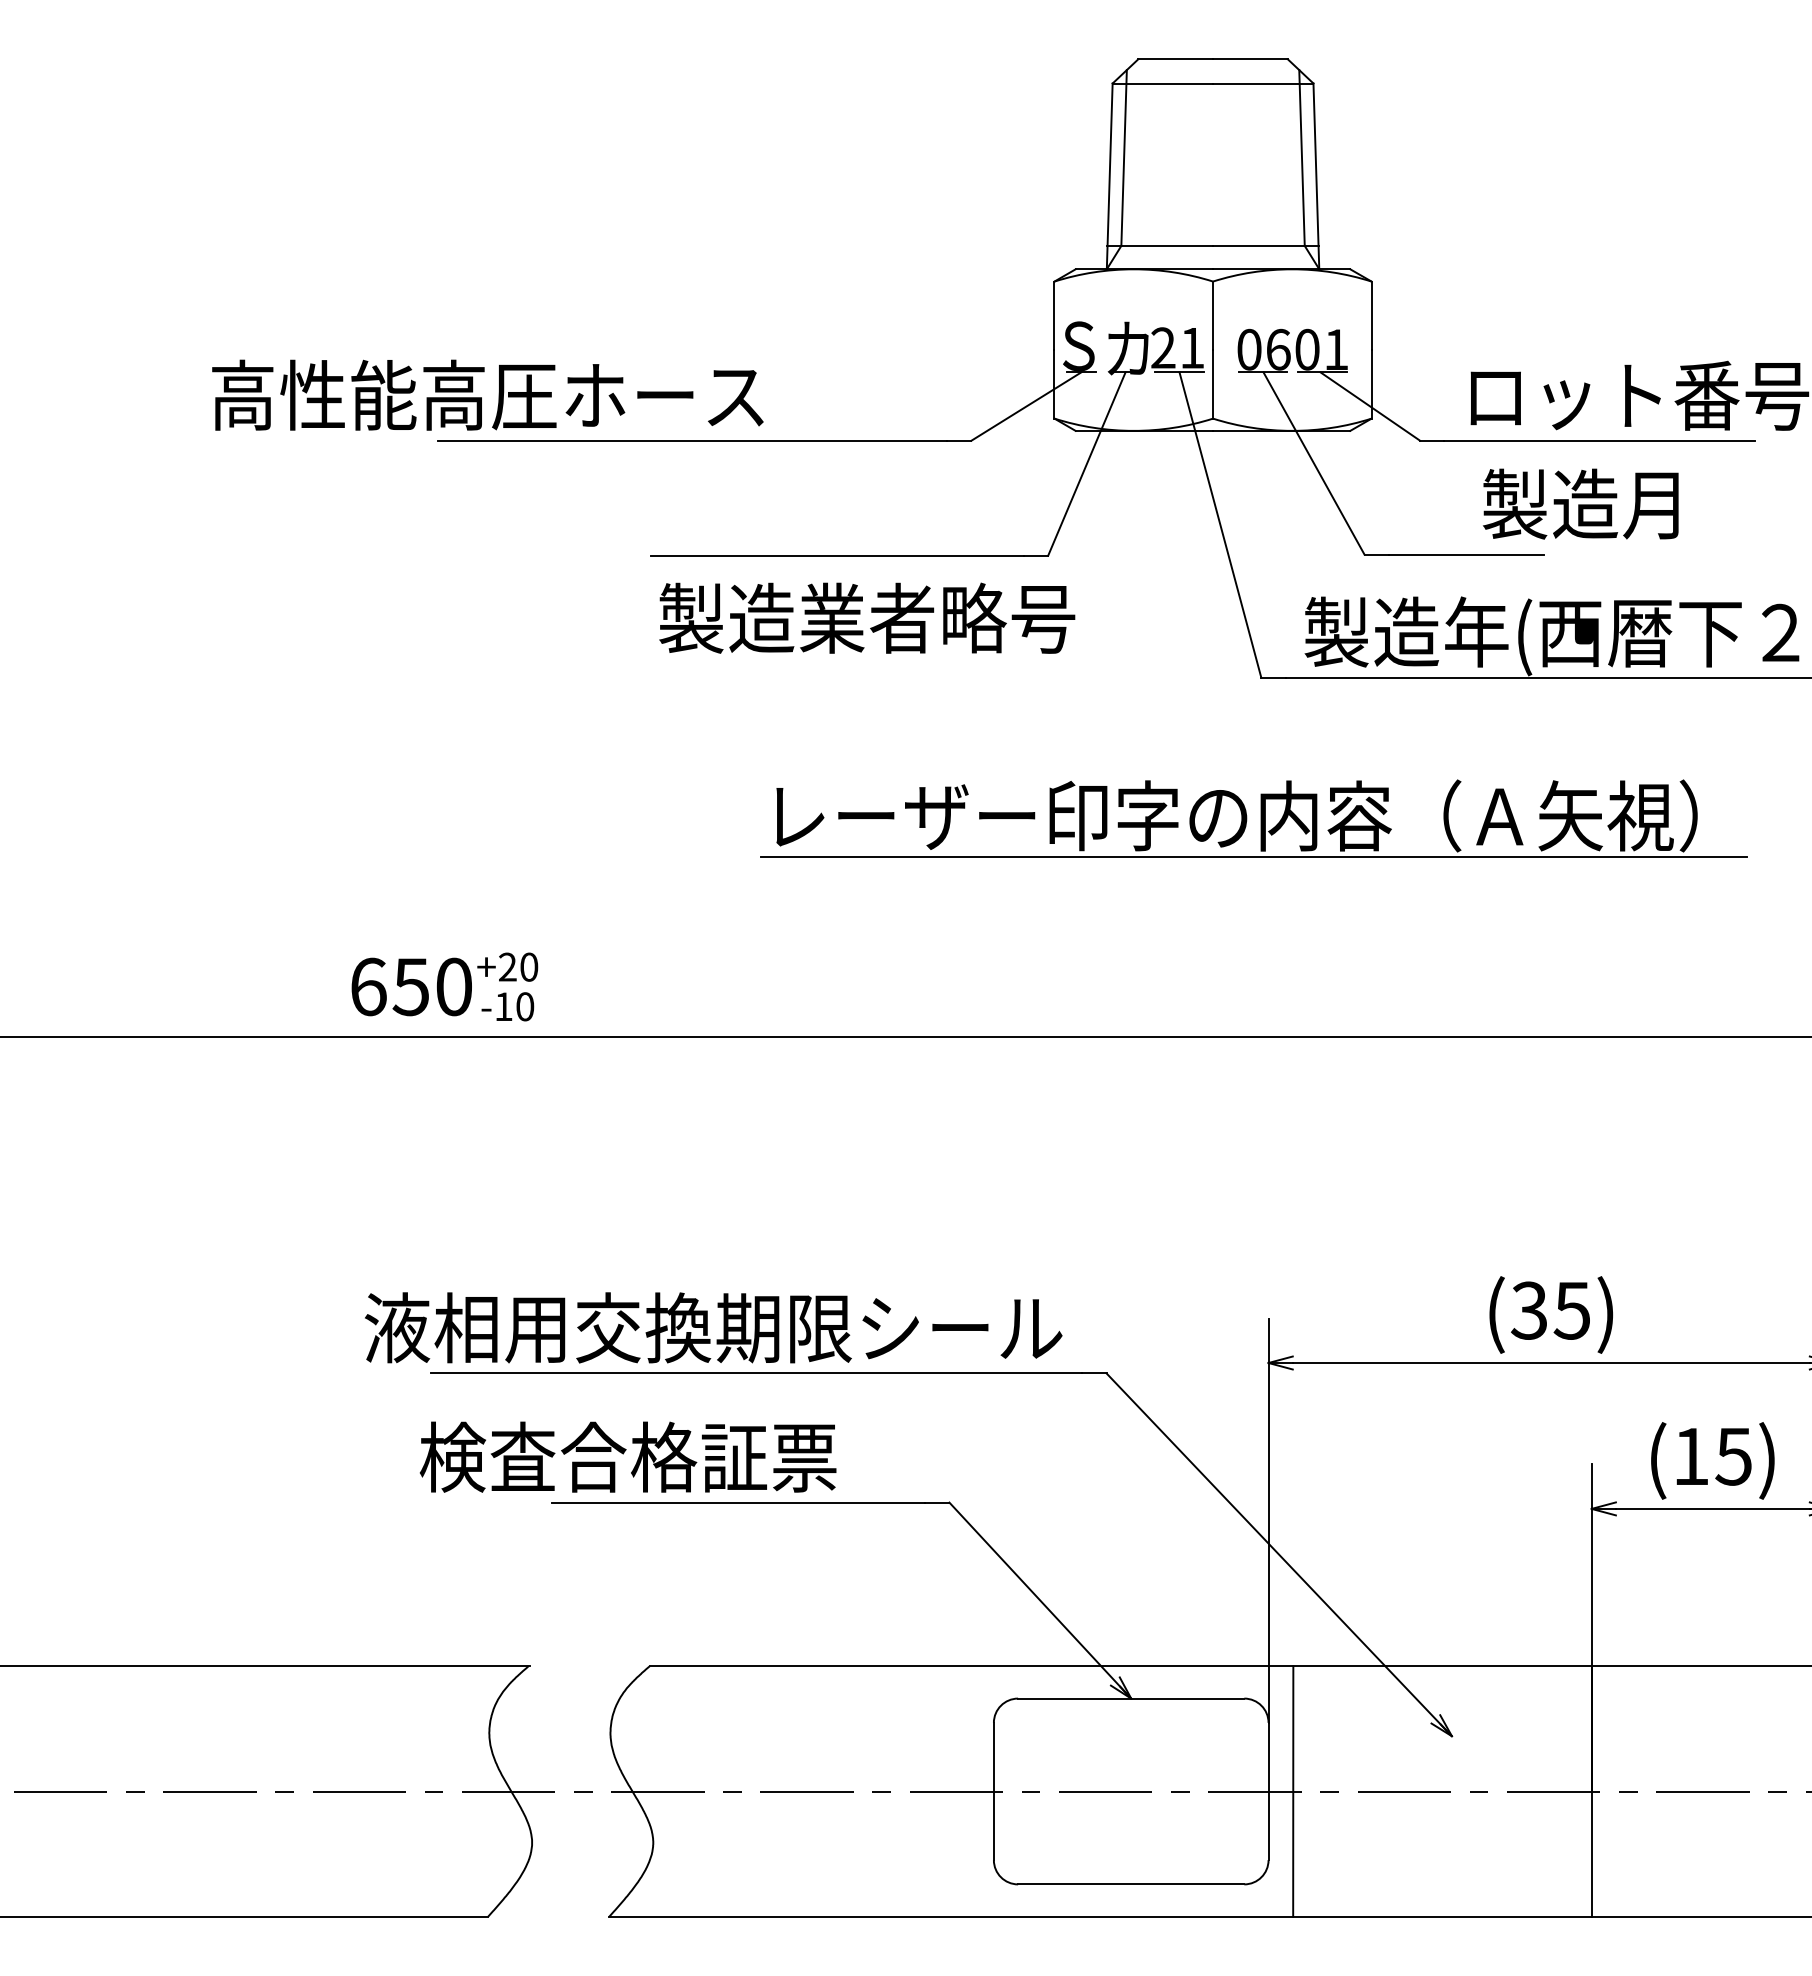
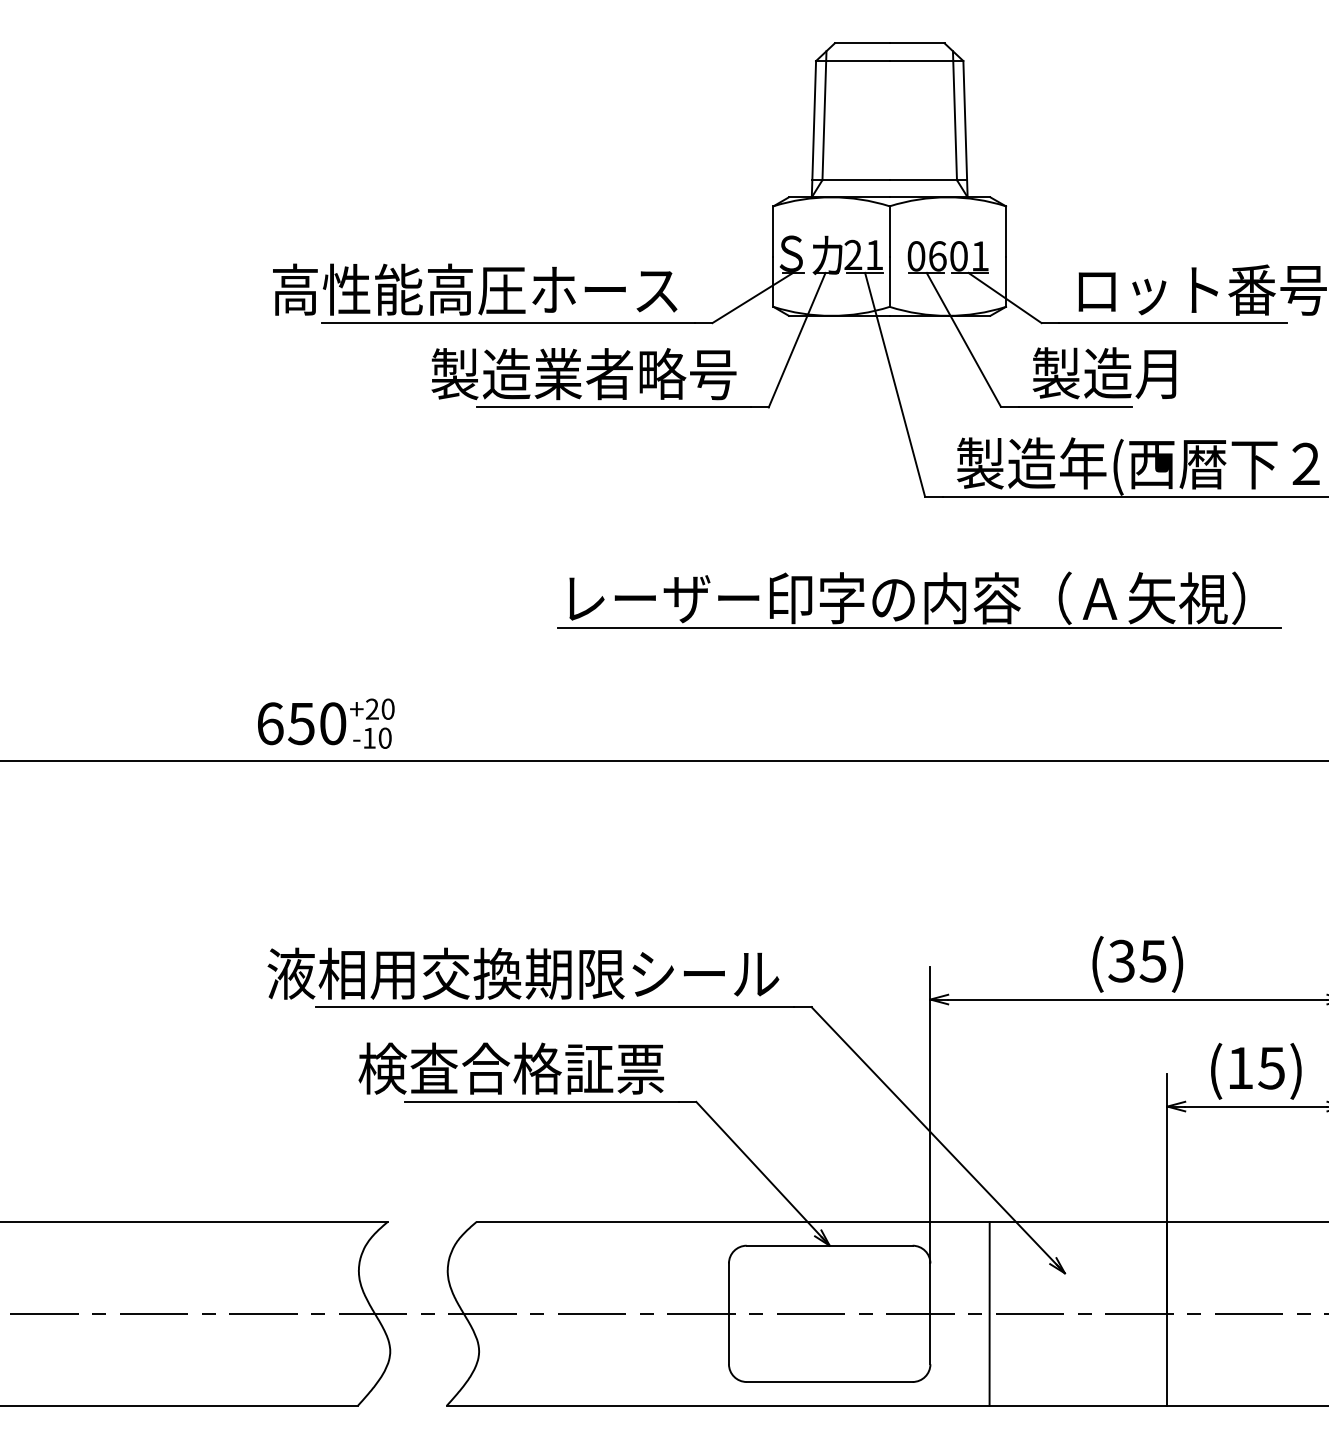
text: (487, 394) -> (474, 289), moved
text: (1580, 503) -> (1104, 372), moved
text: (867, 617) -> (584, 373), moved
text: (627, 1456) -> (510, 1068), moved
line: (1293, 1791) -> (989, 1313), moved

